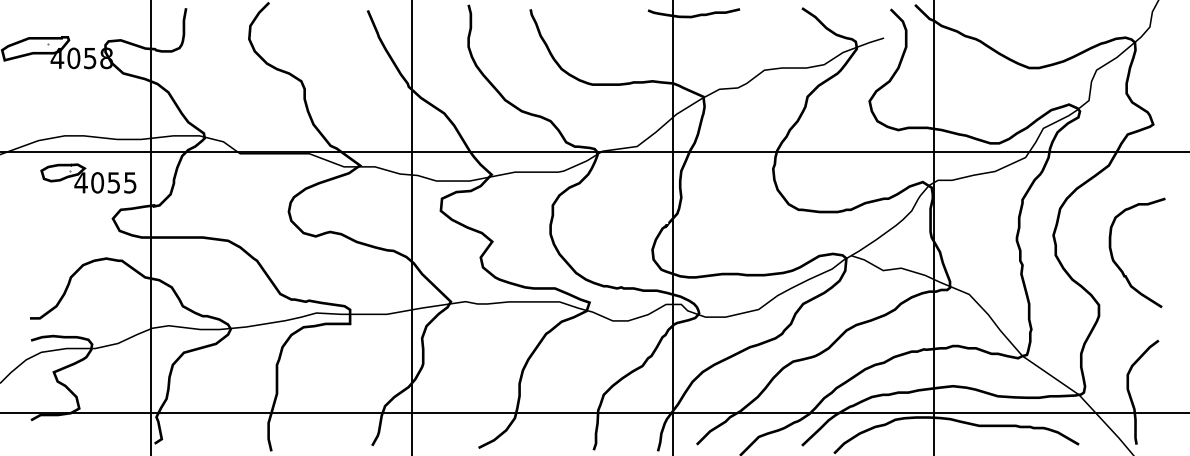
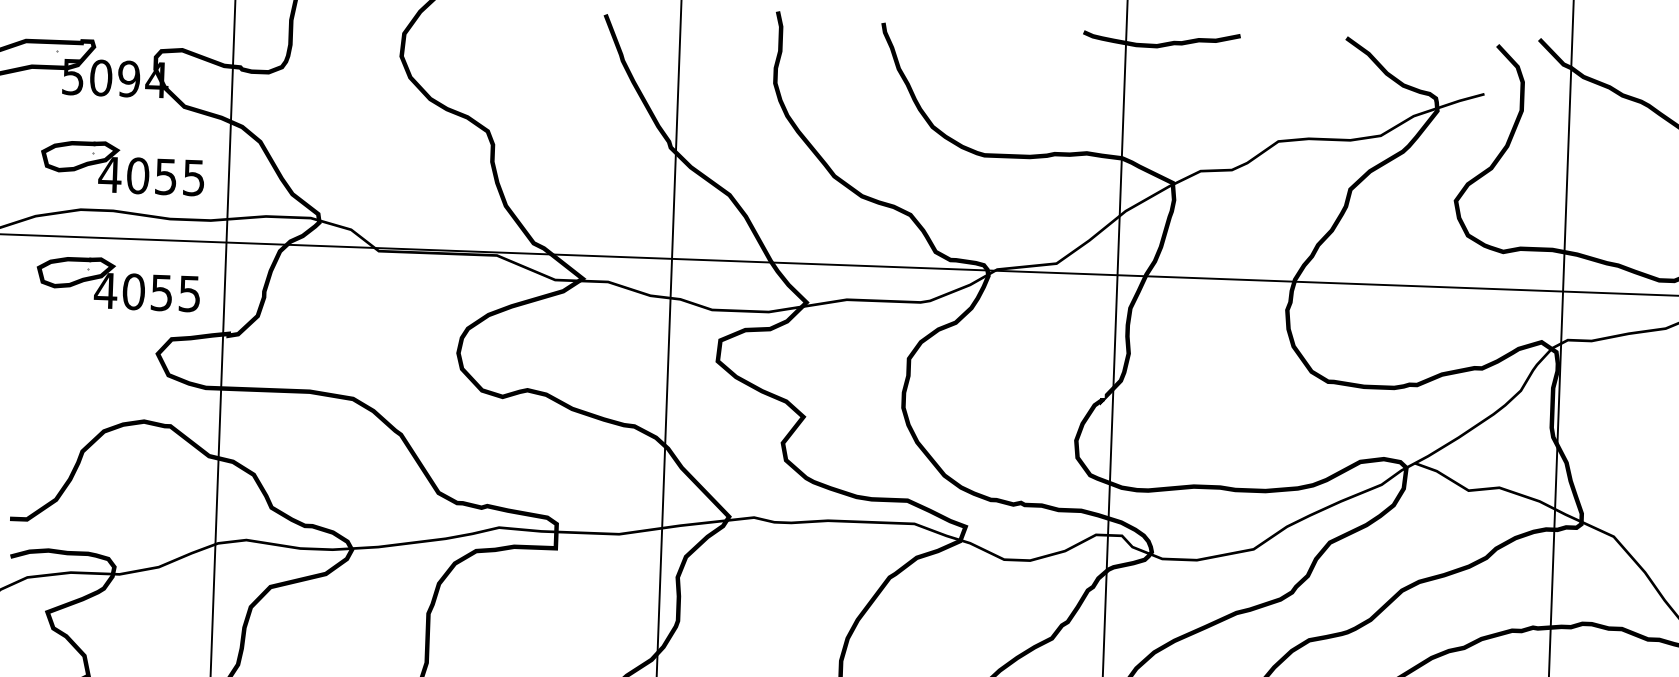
text: (81, 58) -> (114, 78), 4058 -> 5094
part: (88, 110) -> (122, 167), added

